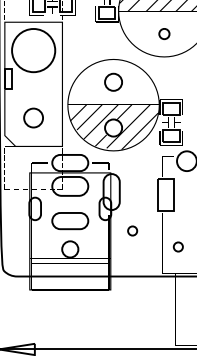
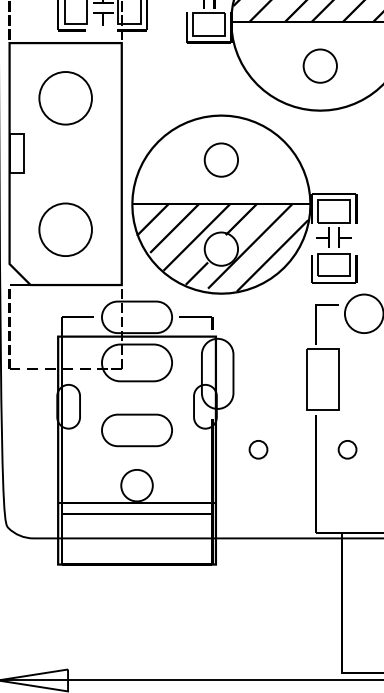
circle: (164, 33) -> (320, 65), size x1.67
circle: (33, 50) -> (65, 98), size x0.62
circle: (33, 117) -> (65, 228), size x1.43
circle: (177, 246) -> (345, 448), moved

